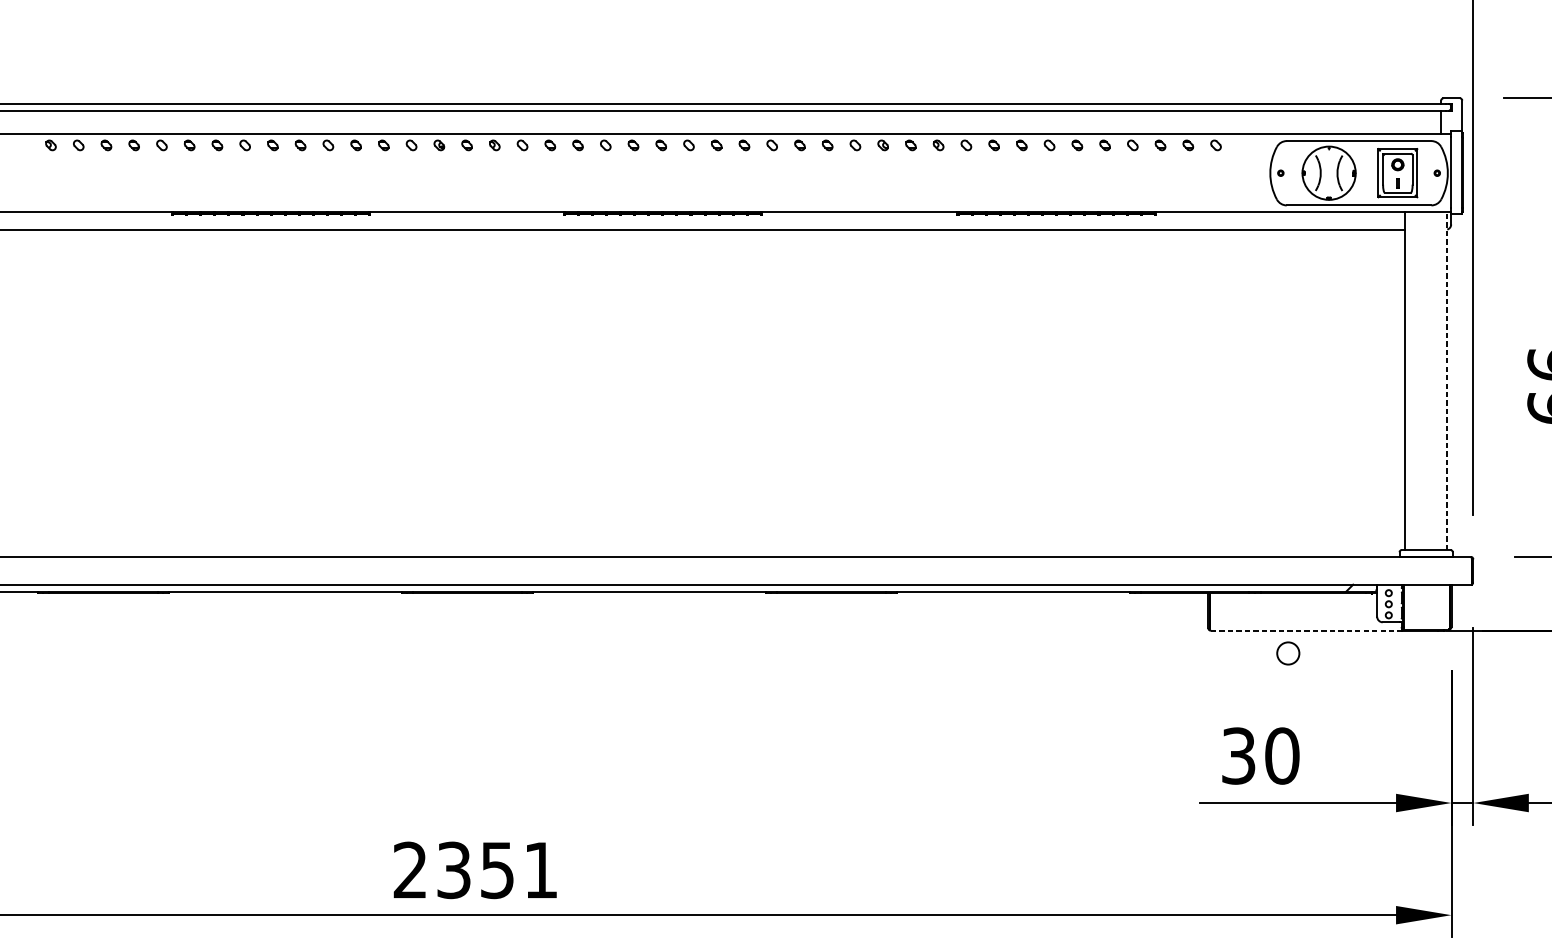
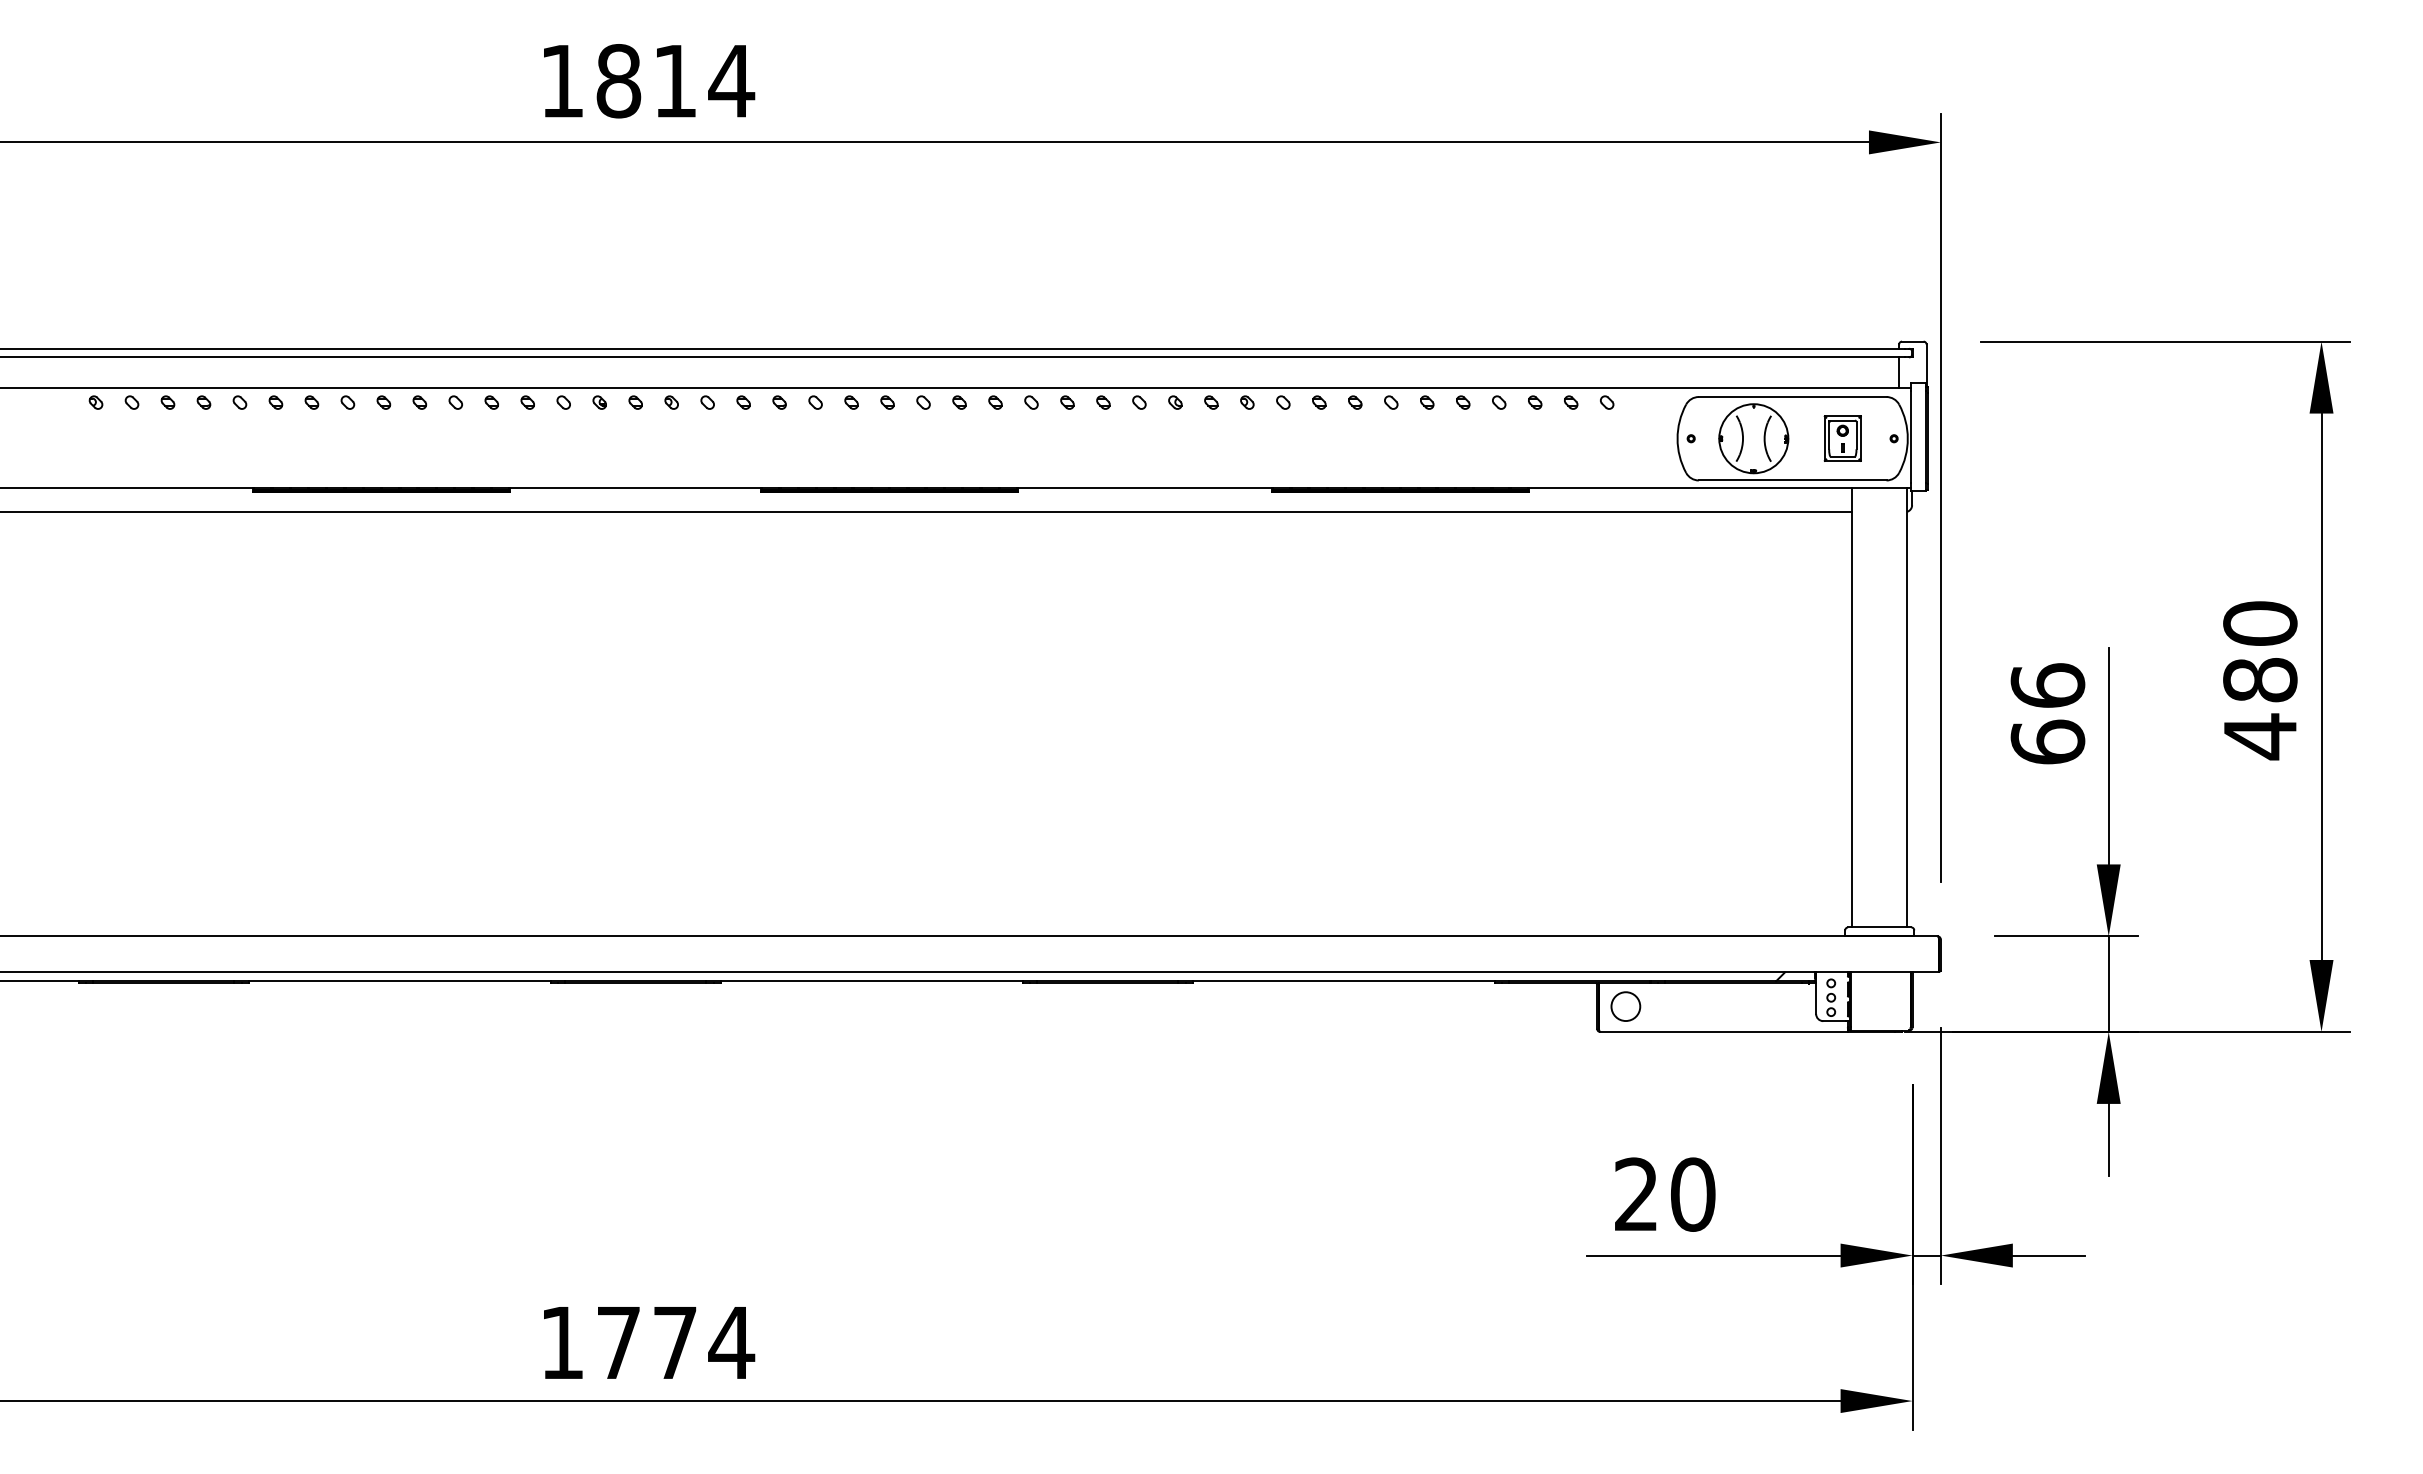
part: (1397, 173) -> (1842, 438), size x0.71
line: (1447, 380) -> (1907, 707), dashed -> solid
line: (1306, 630) -> (1724, 1031), dashed -> solid
circle: (1288, 653) -> (1625, 1006), moved
text: (1238, 755) -> (1636, 1194), 30 -> 20
text: (476, 870) -> (647, 1342), 2351 -> 1774

